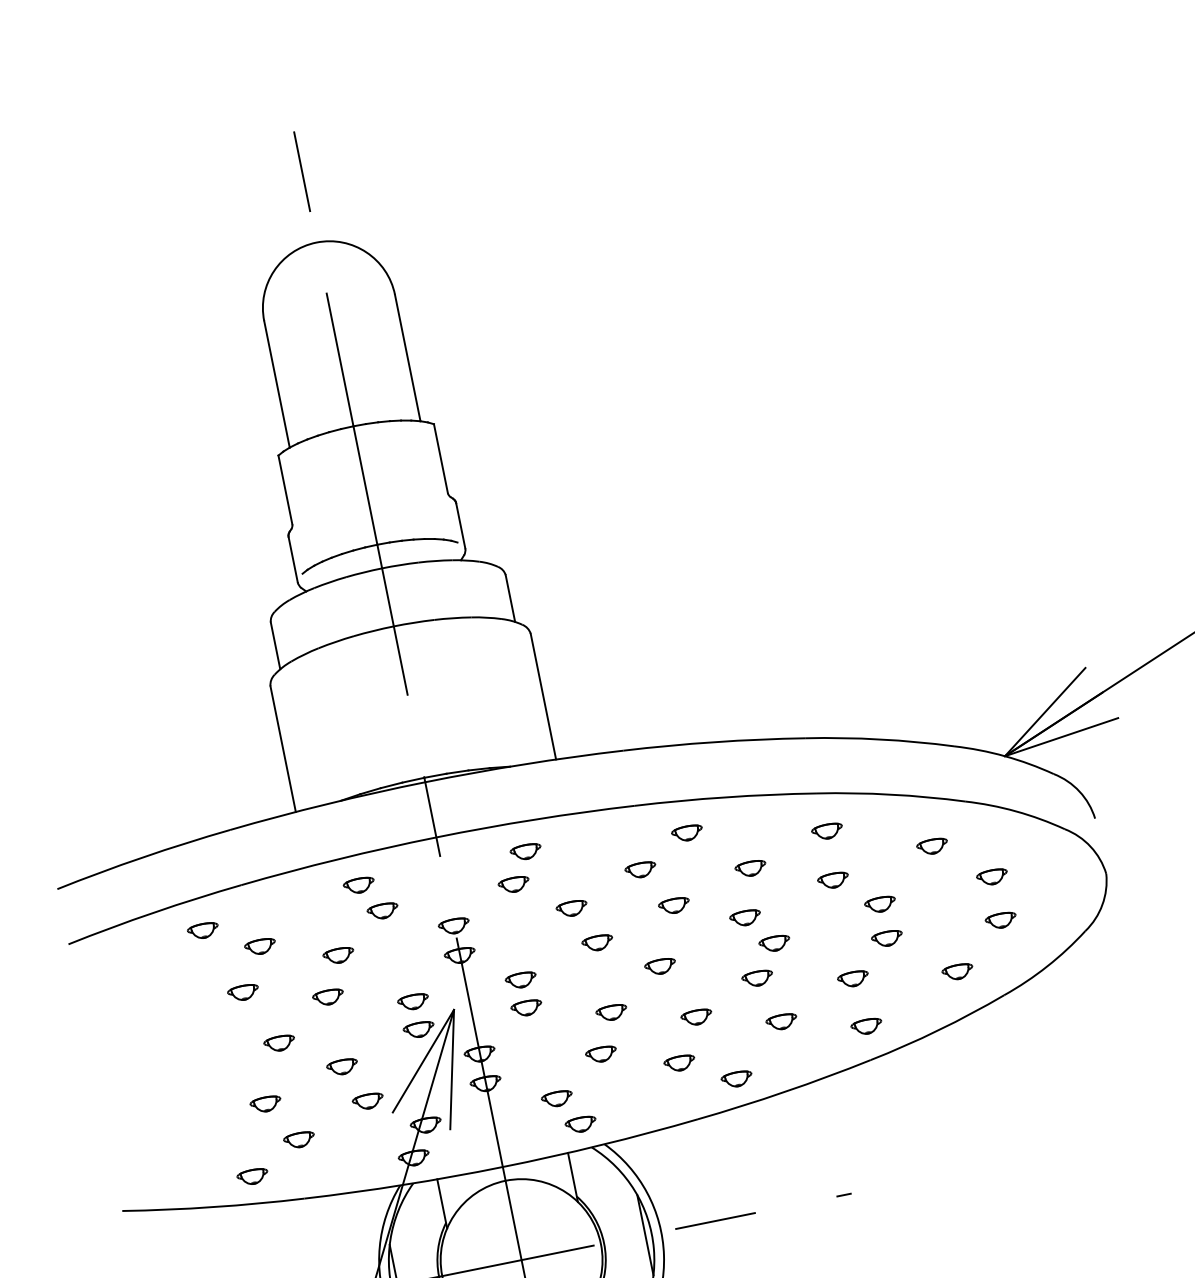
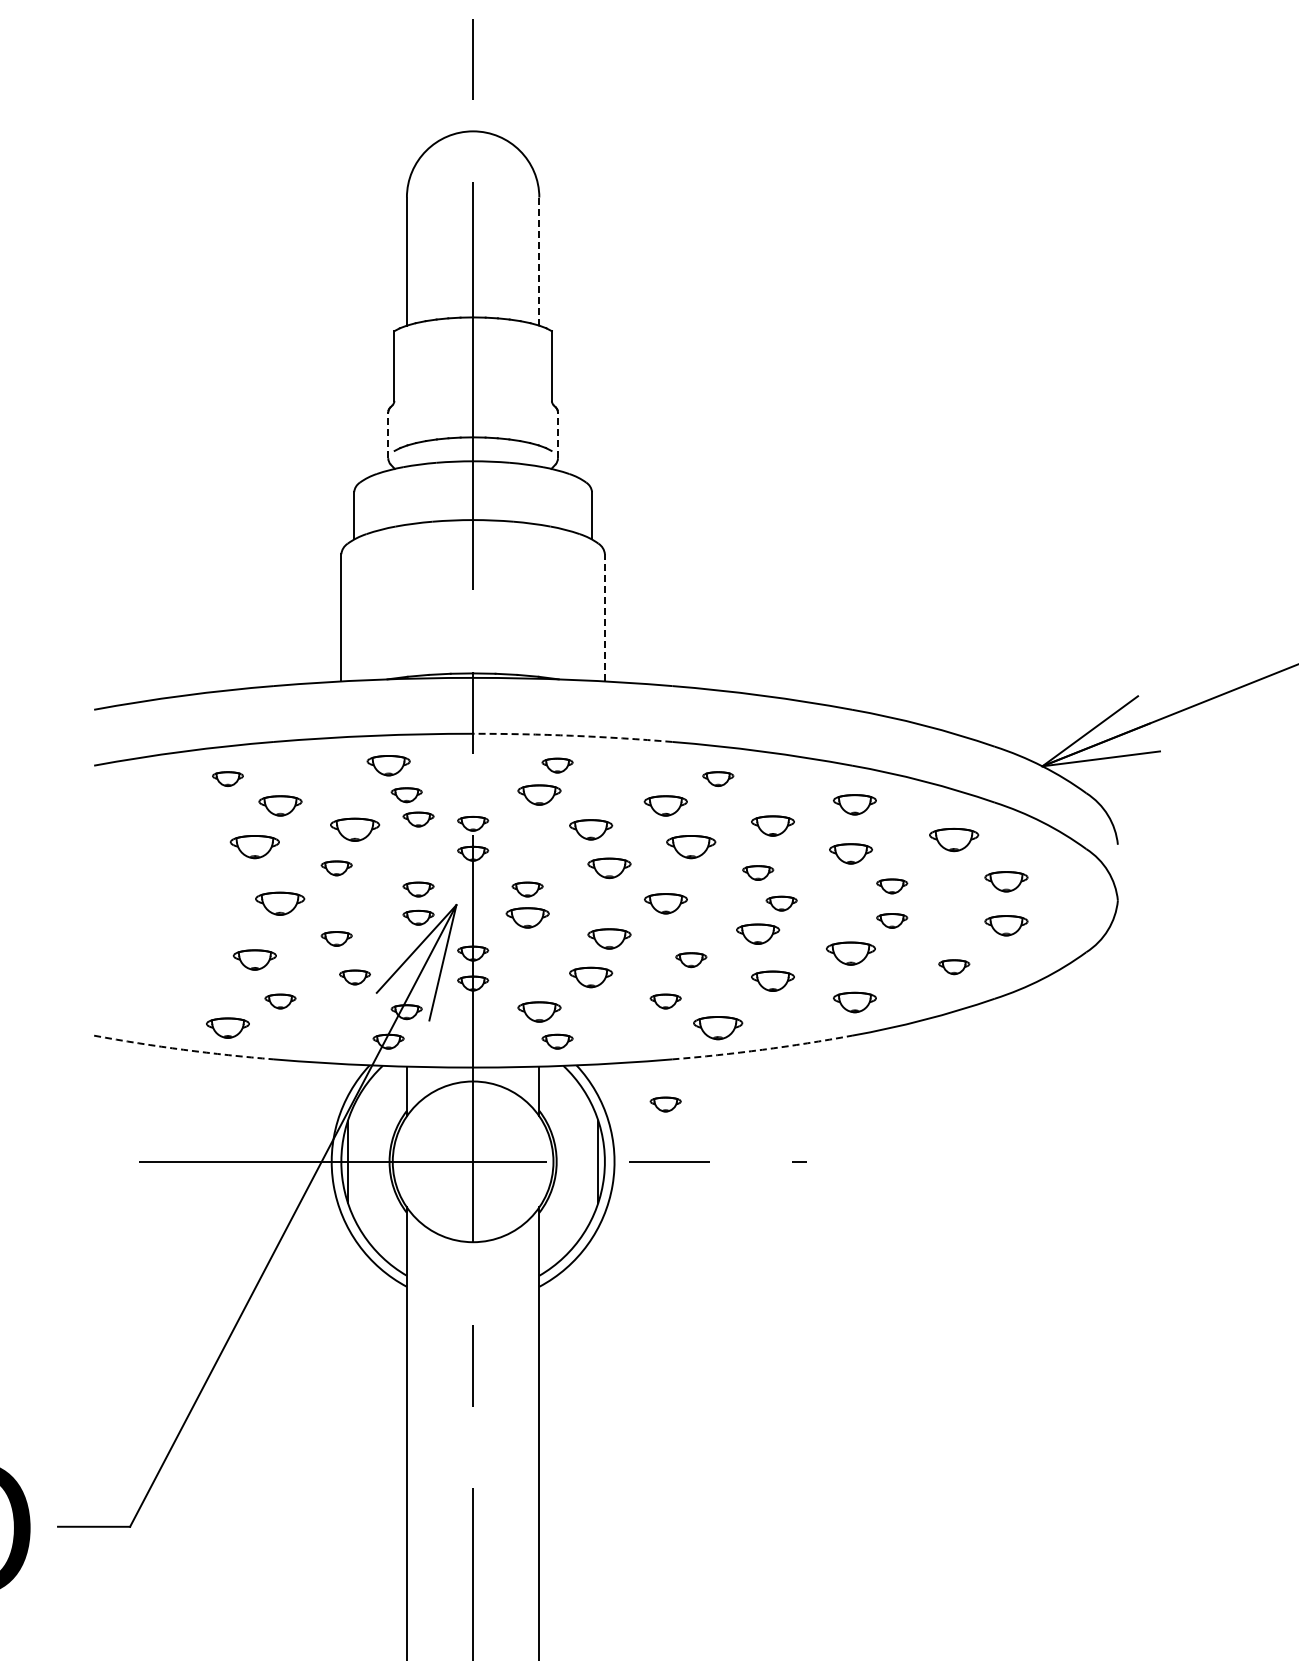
line: (407, 357) -> (539, 261), solid -> dashed
line: (460, 526) -> (557, 435), solid -> dashed
line: (293, 559) -> (388, 435), solid -> dashed
line: (542, 696) -> (604, 617), solid -> dashed
arc: (534, 819) -> (572, 735), solid -> dashed
part: (827, 831) -> (854, 804), size x1.4
part: (932, 846) -> (954, 840), size x1.6
part: (751, 868) -> (773, 825), size x1.4
part: (640, 869) -> (665, 805), size x1.4
part: (992, 877) -> (1006, 881), size x1.4
part: (833, 880) -> (851, 853), size x1.4
part: (359, 885) -> (388, 765), size x1.4
part: (514, 885) -> (539, 795), size x1.4
part: (674, 906) -> (691, 847), size x1.6
part: (572, 908) -> (591, 829), size x1.4
part: (1001, 920) -> (1006, 925), size x1.4
part: (399, 932) -> (418, 819), added
part: (597, 943) -> (609, 868), size x1.4
part: (260, 946) -> (280, 805), size x1.4
part: (338, 955) -> (354, 829), size x1.6
part: (660, 966) -> (665, 903), size x1.4
part: (758, 978) -> (758, 934), size x1.4
part: (853, 979) -> (851, 953), size x1.6
part: (243, 993) -> (254, 847), size x1.6
part: (526, 1008) -> (527, 917), size x1.4
part: (611, 1012) -> (609, 938), size x1.4
part: (782, 1022) -> (773, 981), size x1.4
part: (866, 1026) -> (854, 1002), size x1.4
part: (279, 1043) -> (280, 903), size x1.6
part: (601, 1054) -> (591, 977), size x1.4
part: (737, 1079) -> (718, 1028), size x1.6
arc: (784, 1091) -> (762, 1049), solid -> dashed
part: (557, 1099) -> (539, 1012), size x1.4
part: (265, 1104) -> (254, 960), size x1.4
part: (700, 1165) -> (665, 1104), added
part: (252, 1177) -> (227, 1028), size x1.4
arc: (213, 1206) -> (183, 1049), solid -> dashed

